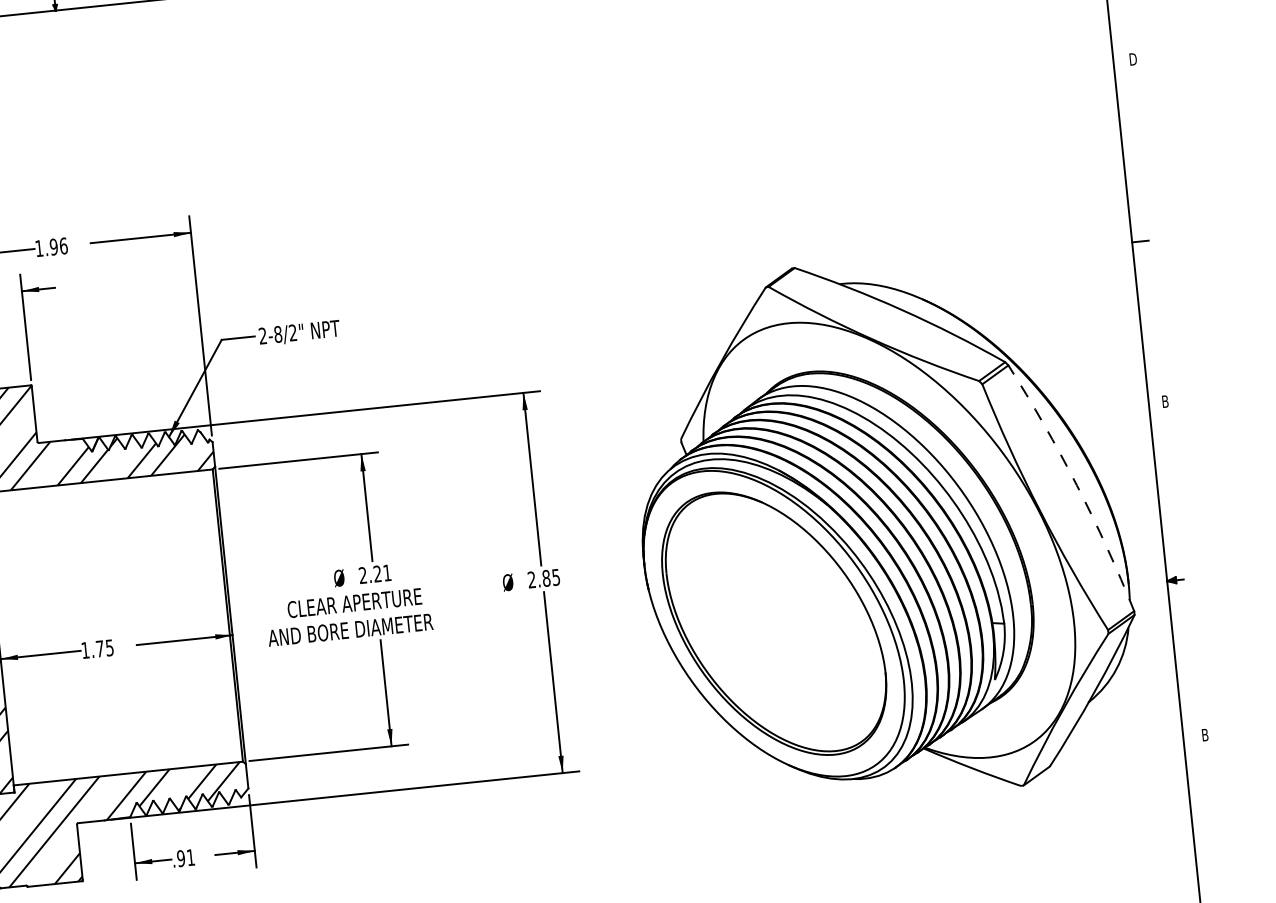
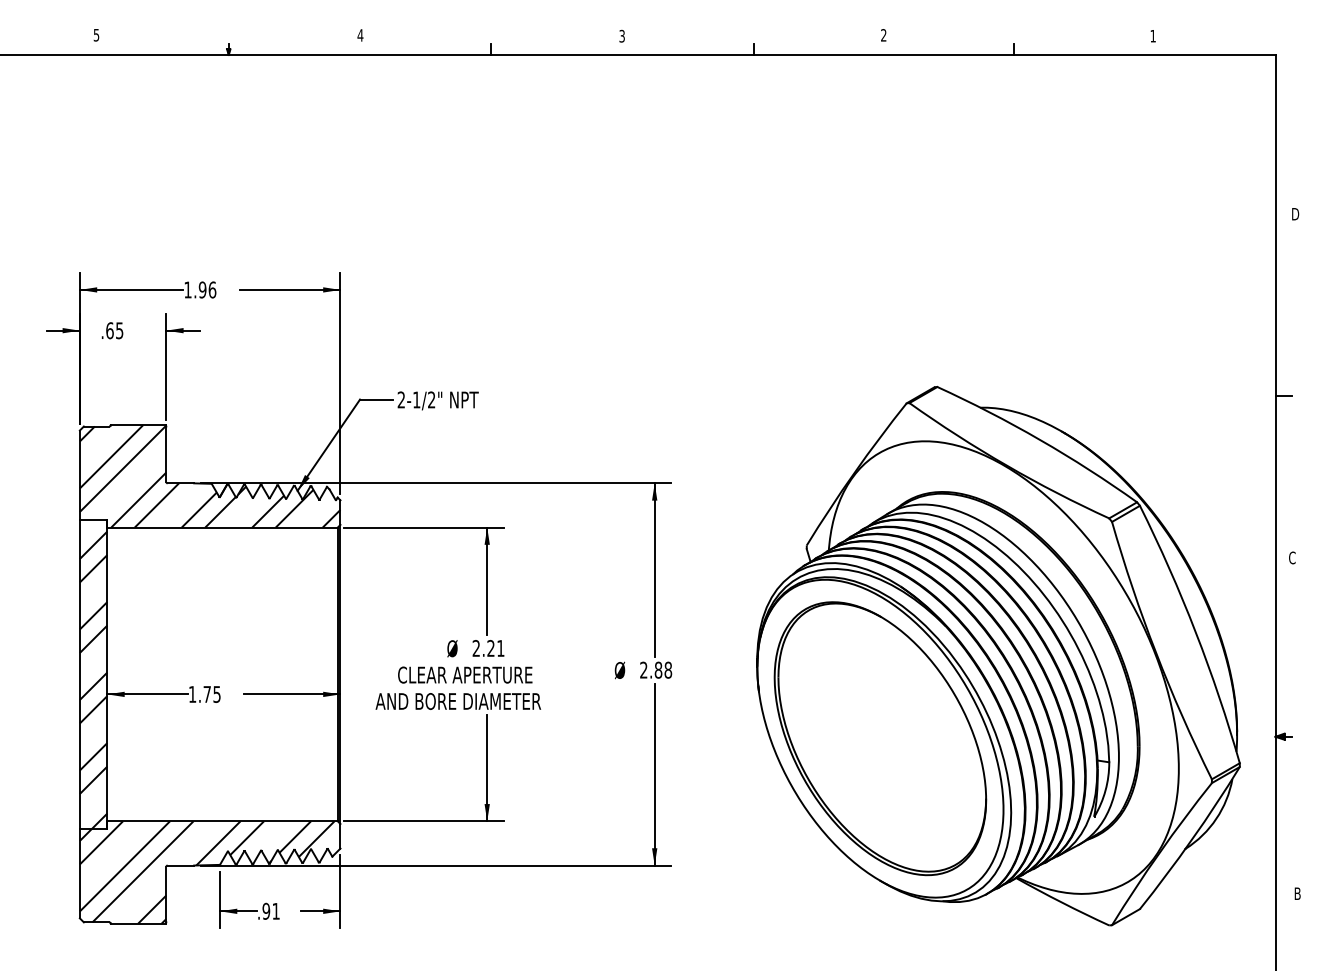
text: (277, 334) -> (416, 399), 2-8/2" -> 2-1/2"
text: (1165, 401) -> (1292, 557), B -> C
arc: (1076, 485) -> (1195, 632), dashed -> solid
text: (556, 576) -> (668, 669), 2.85 -> 2.88

